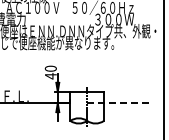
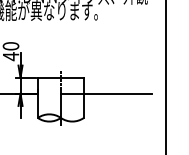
line: (120, 103) -> (106, 94), dashed -> solid

